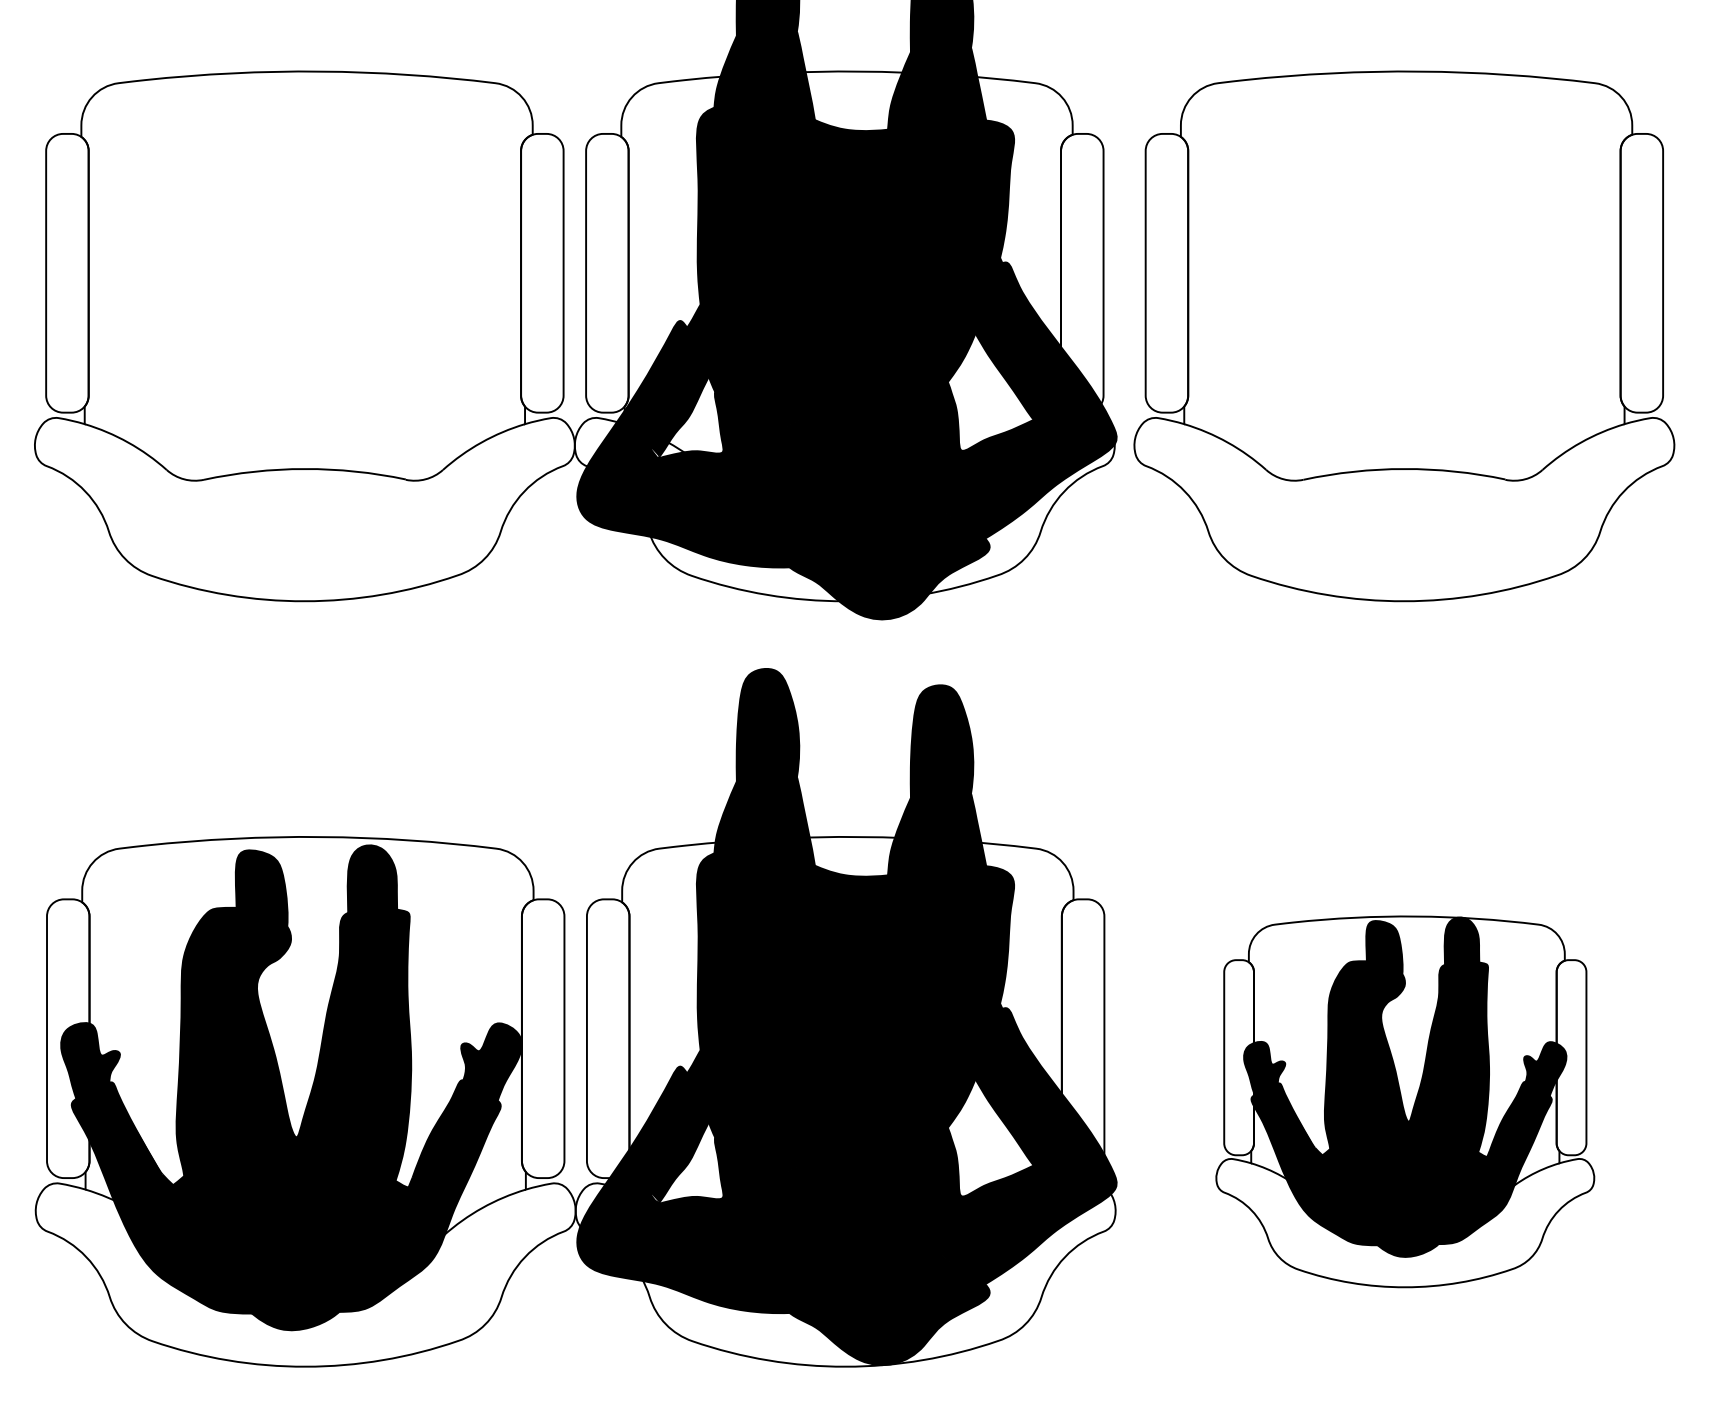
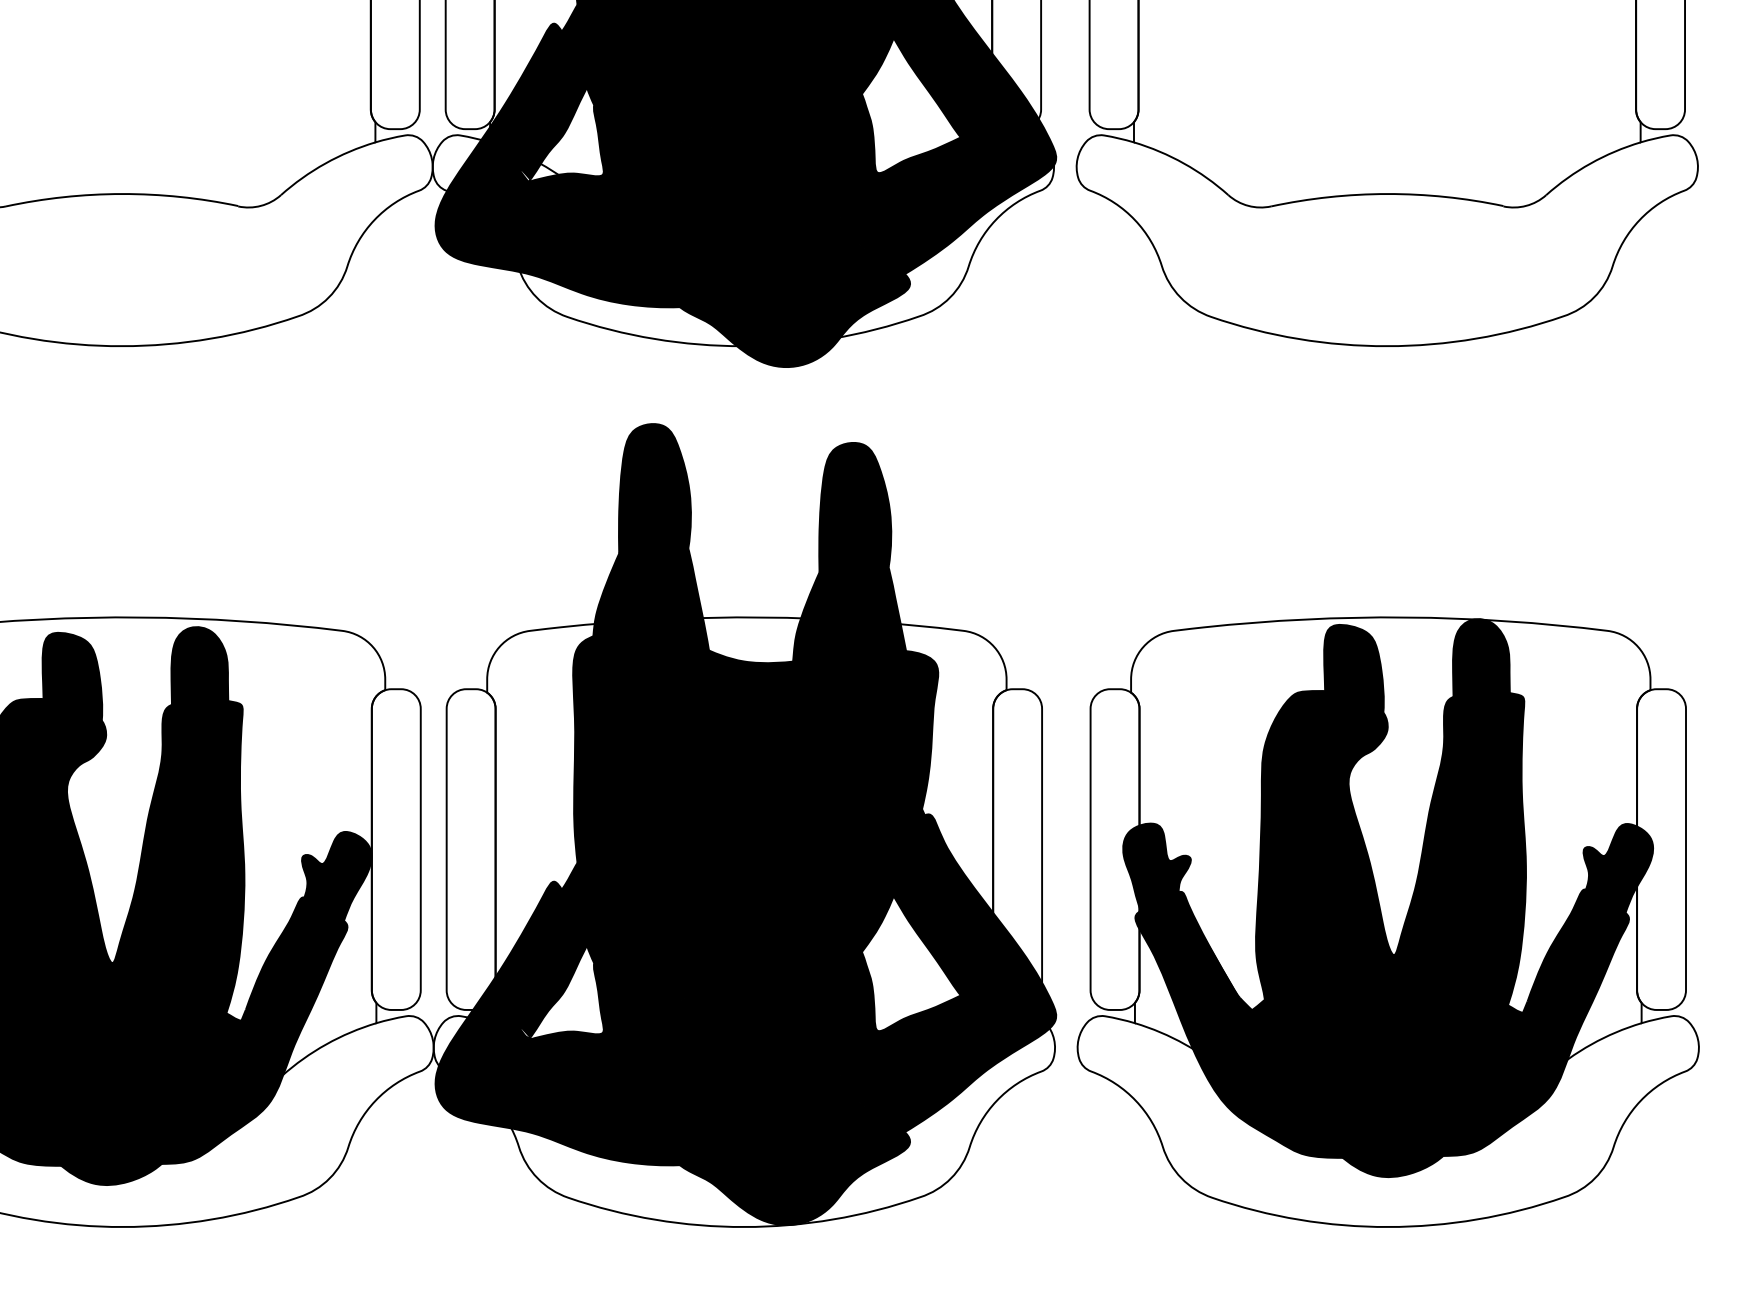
part: (1405, 1101) -> (1388, 921), size x1.43

